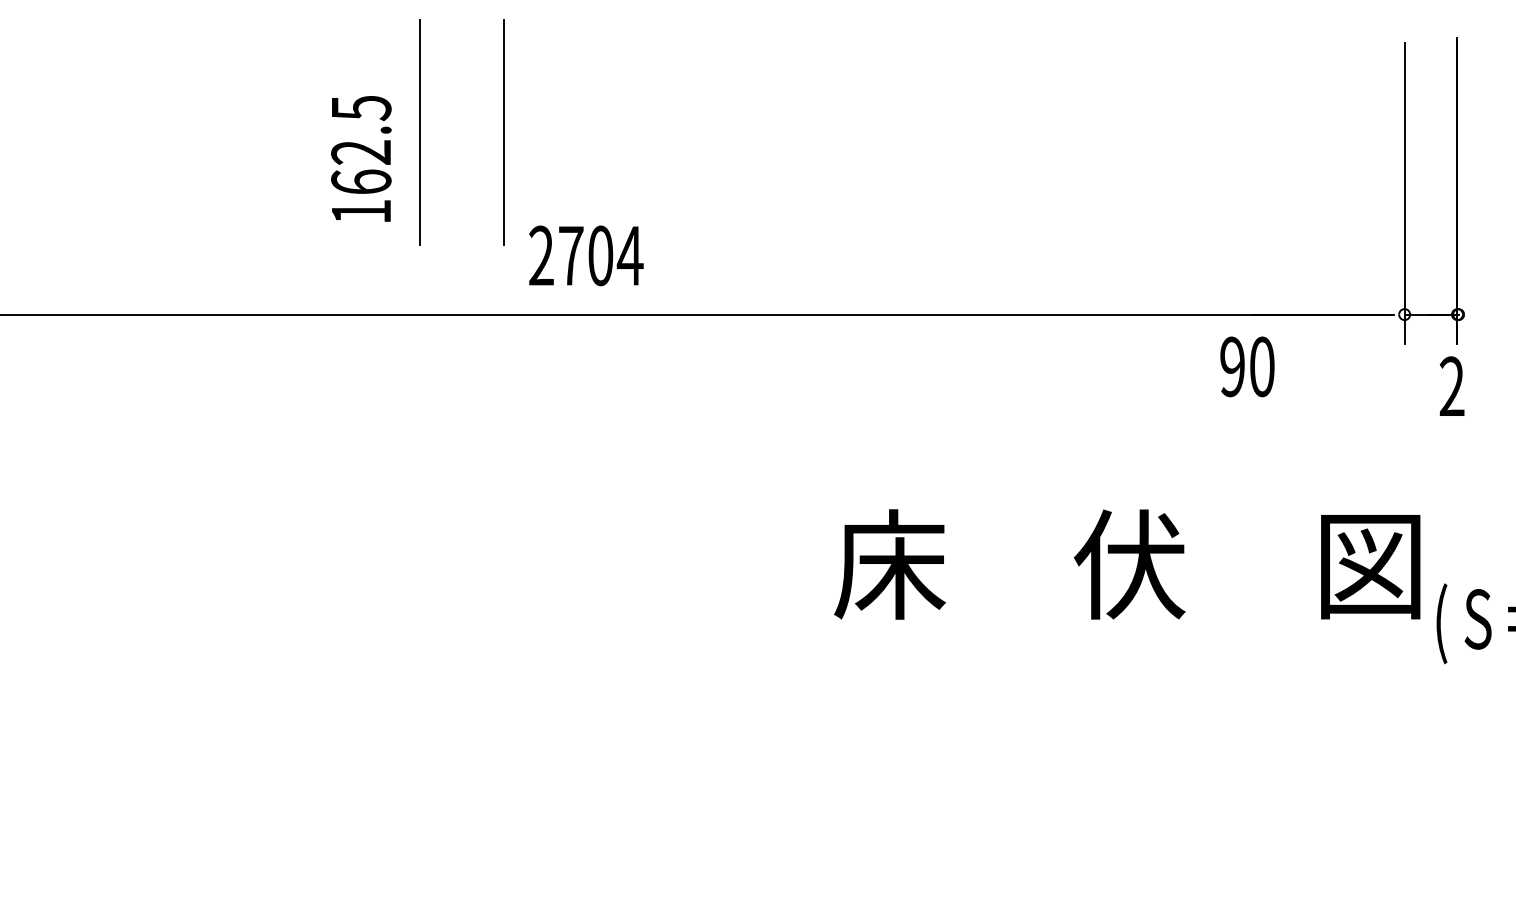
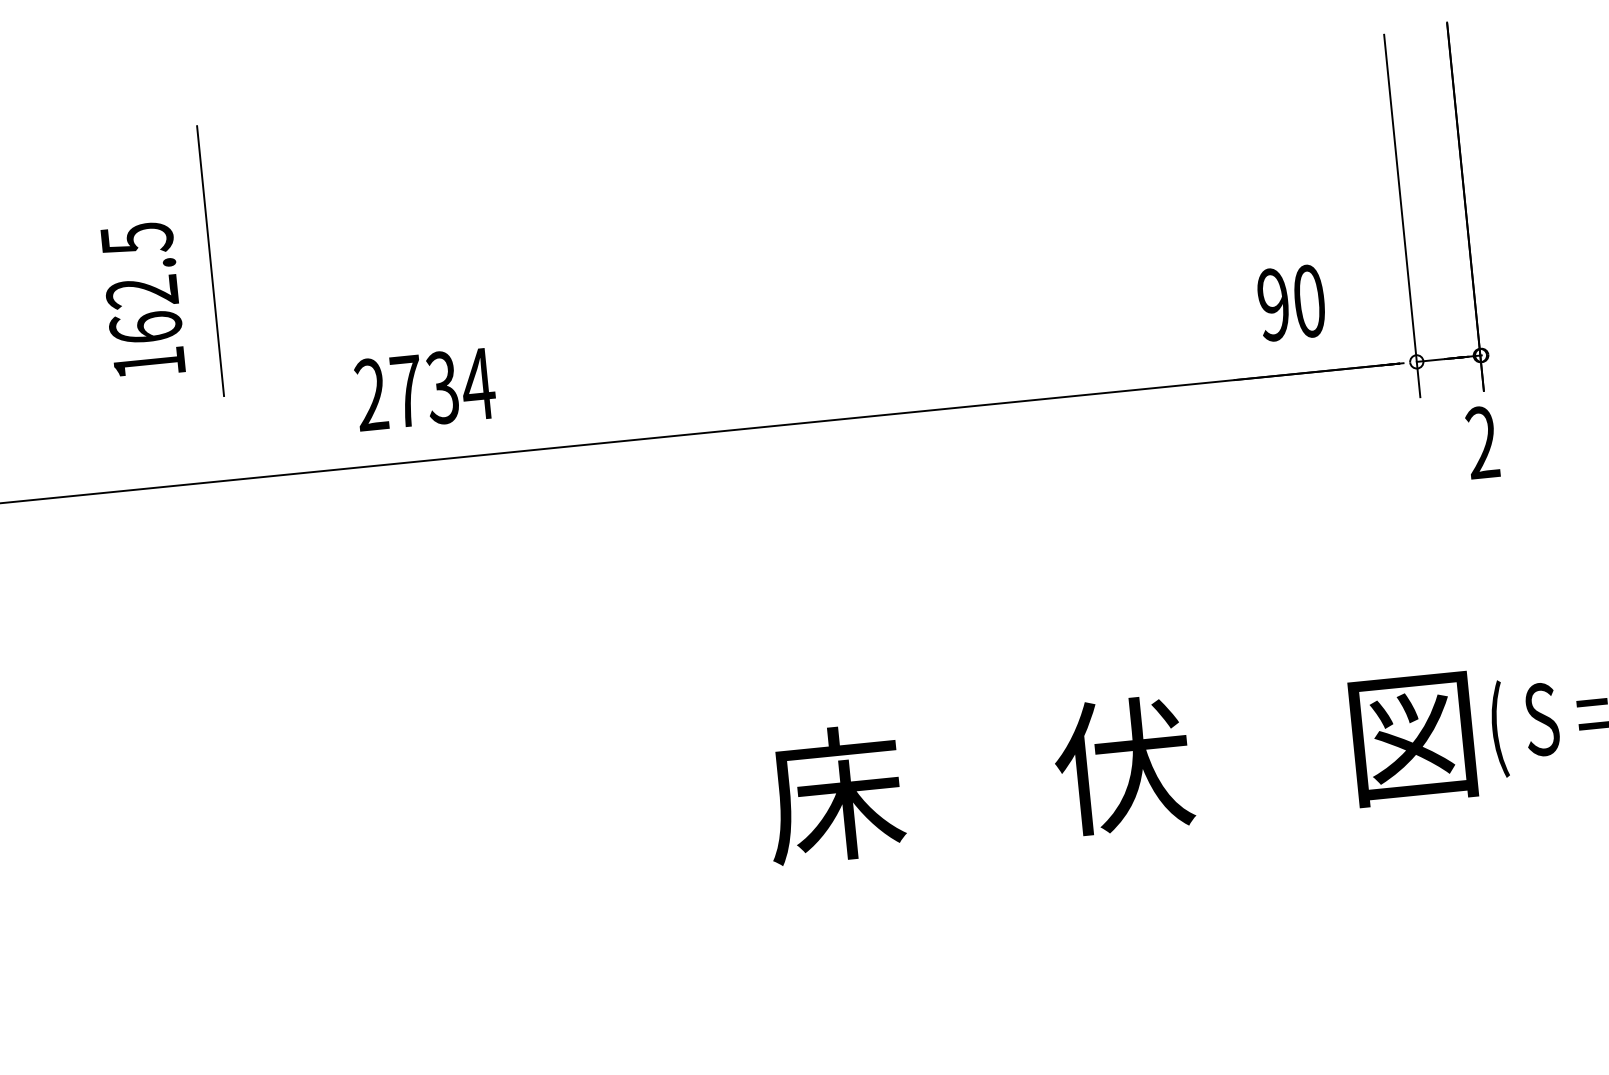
line: (503, 132) -> (310, 251), removed
text: (600, 255) -> (442, 387), 2704 -> 2734
text: (1247, 366) -> (1291, 302), moved
text: (1127, 564) -> (1120, 765), moved

